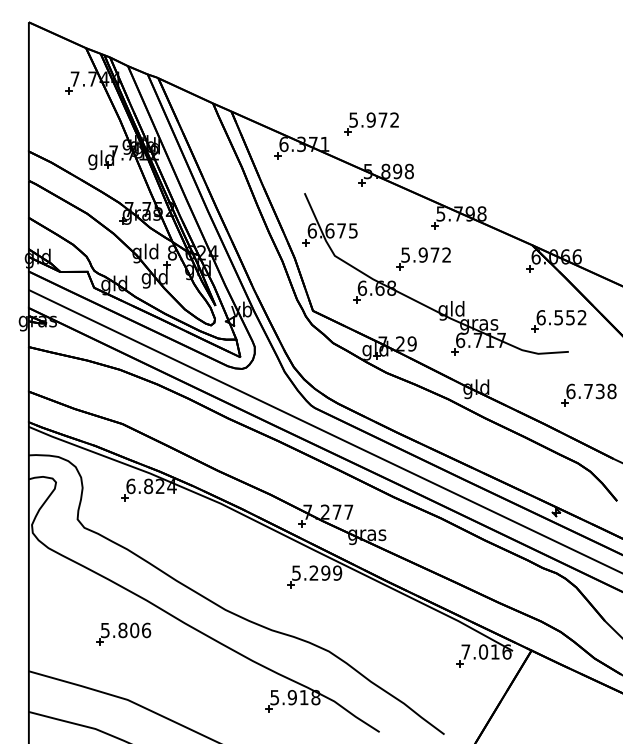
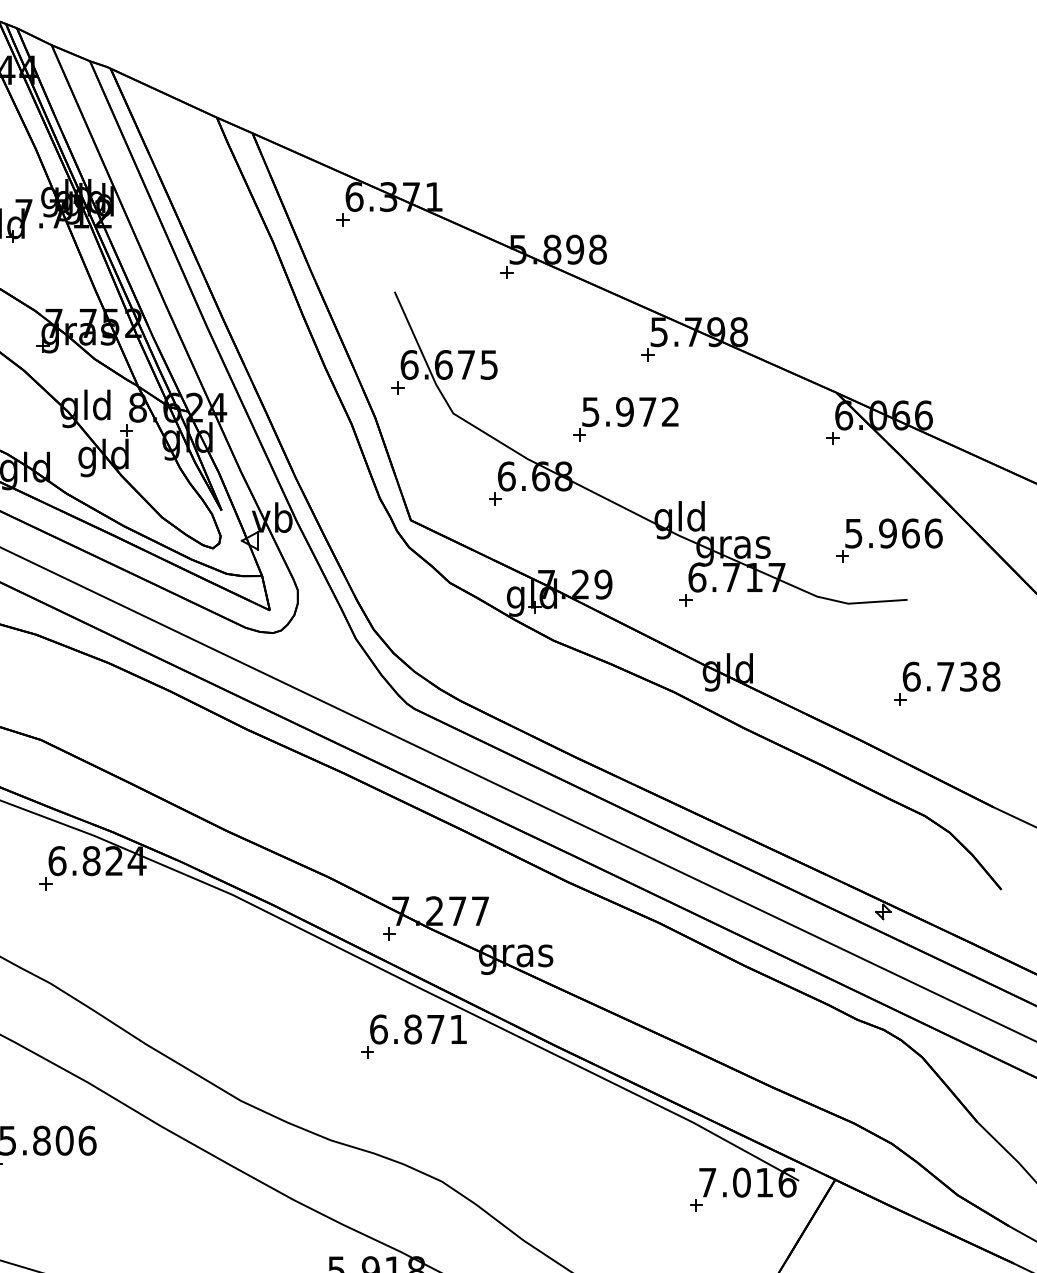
part: (371, 123) -> (524, 156), removed
text: (561, 317) -> (893, 533), 6.552 -> 5.966
text: (317, 572) -> (419, 1028), 5.299 -> 6.871

